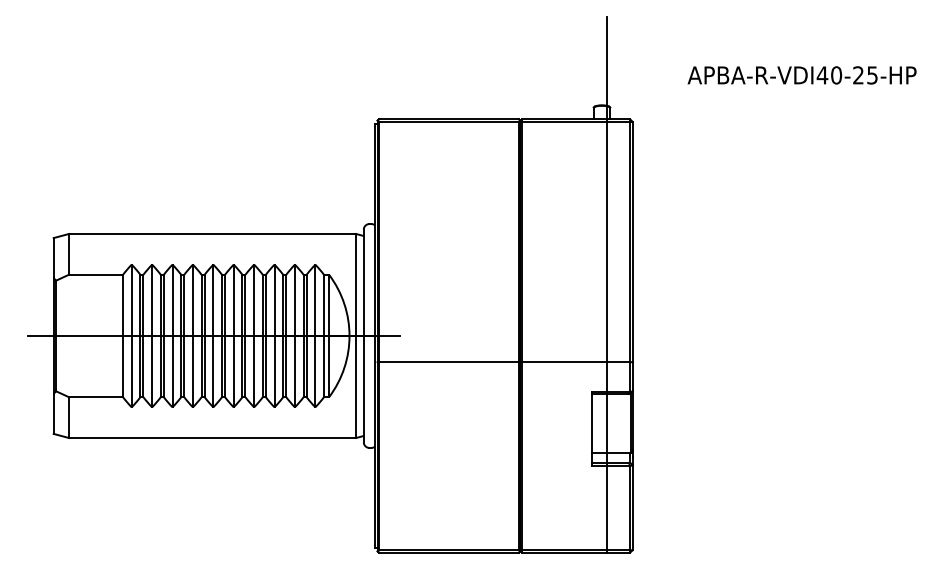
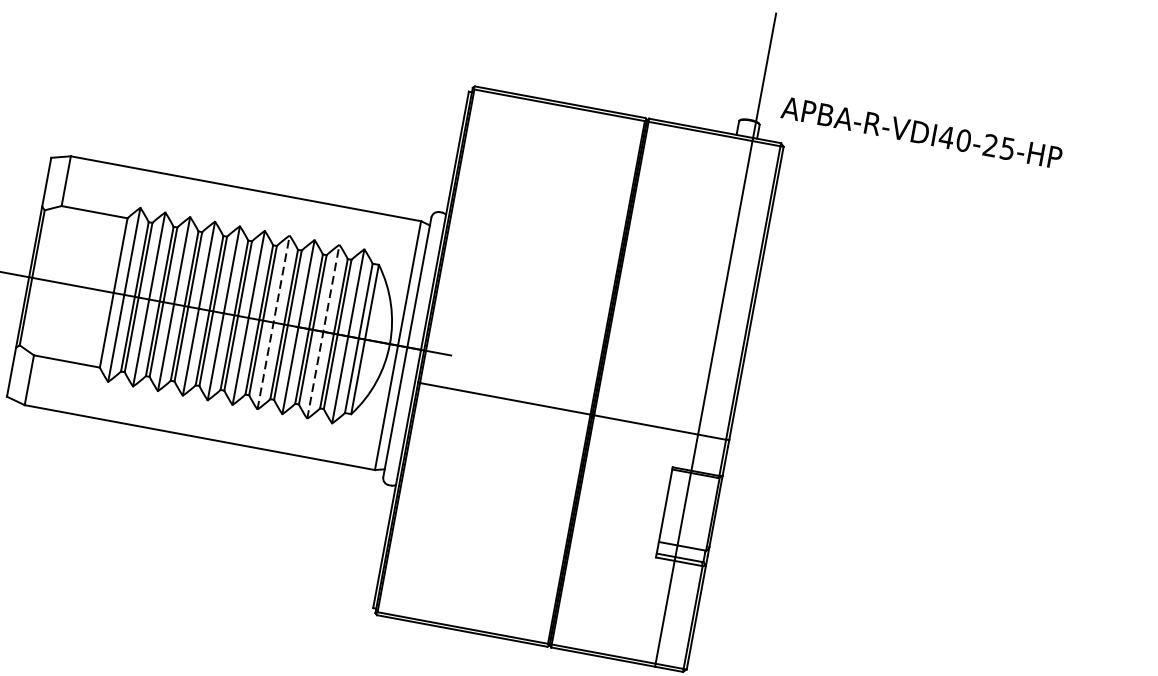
text: (801, 75) -> (921, 132), moved
line: (254, 335) -> (274, 322), solid -> dashed
line: (294, 335) -> (322, 331), solid -> dashed

